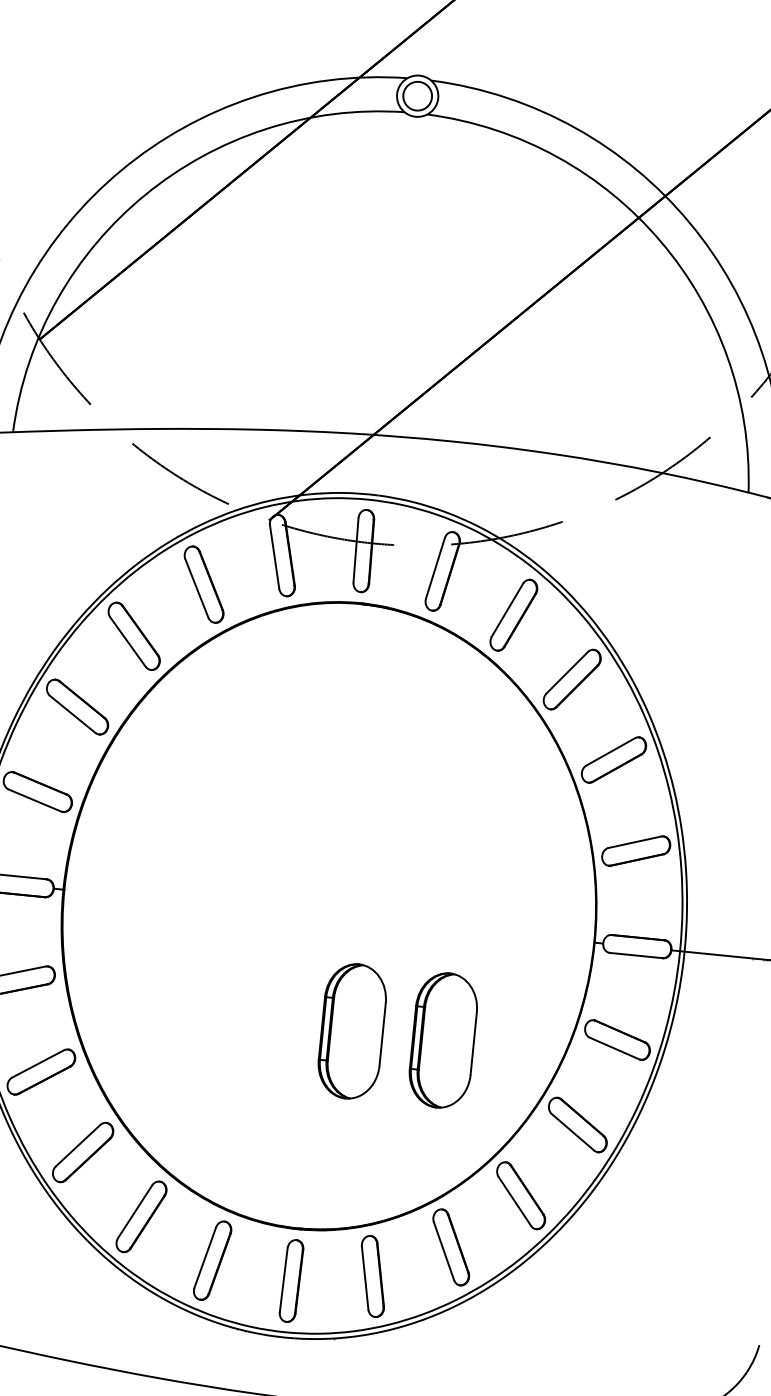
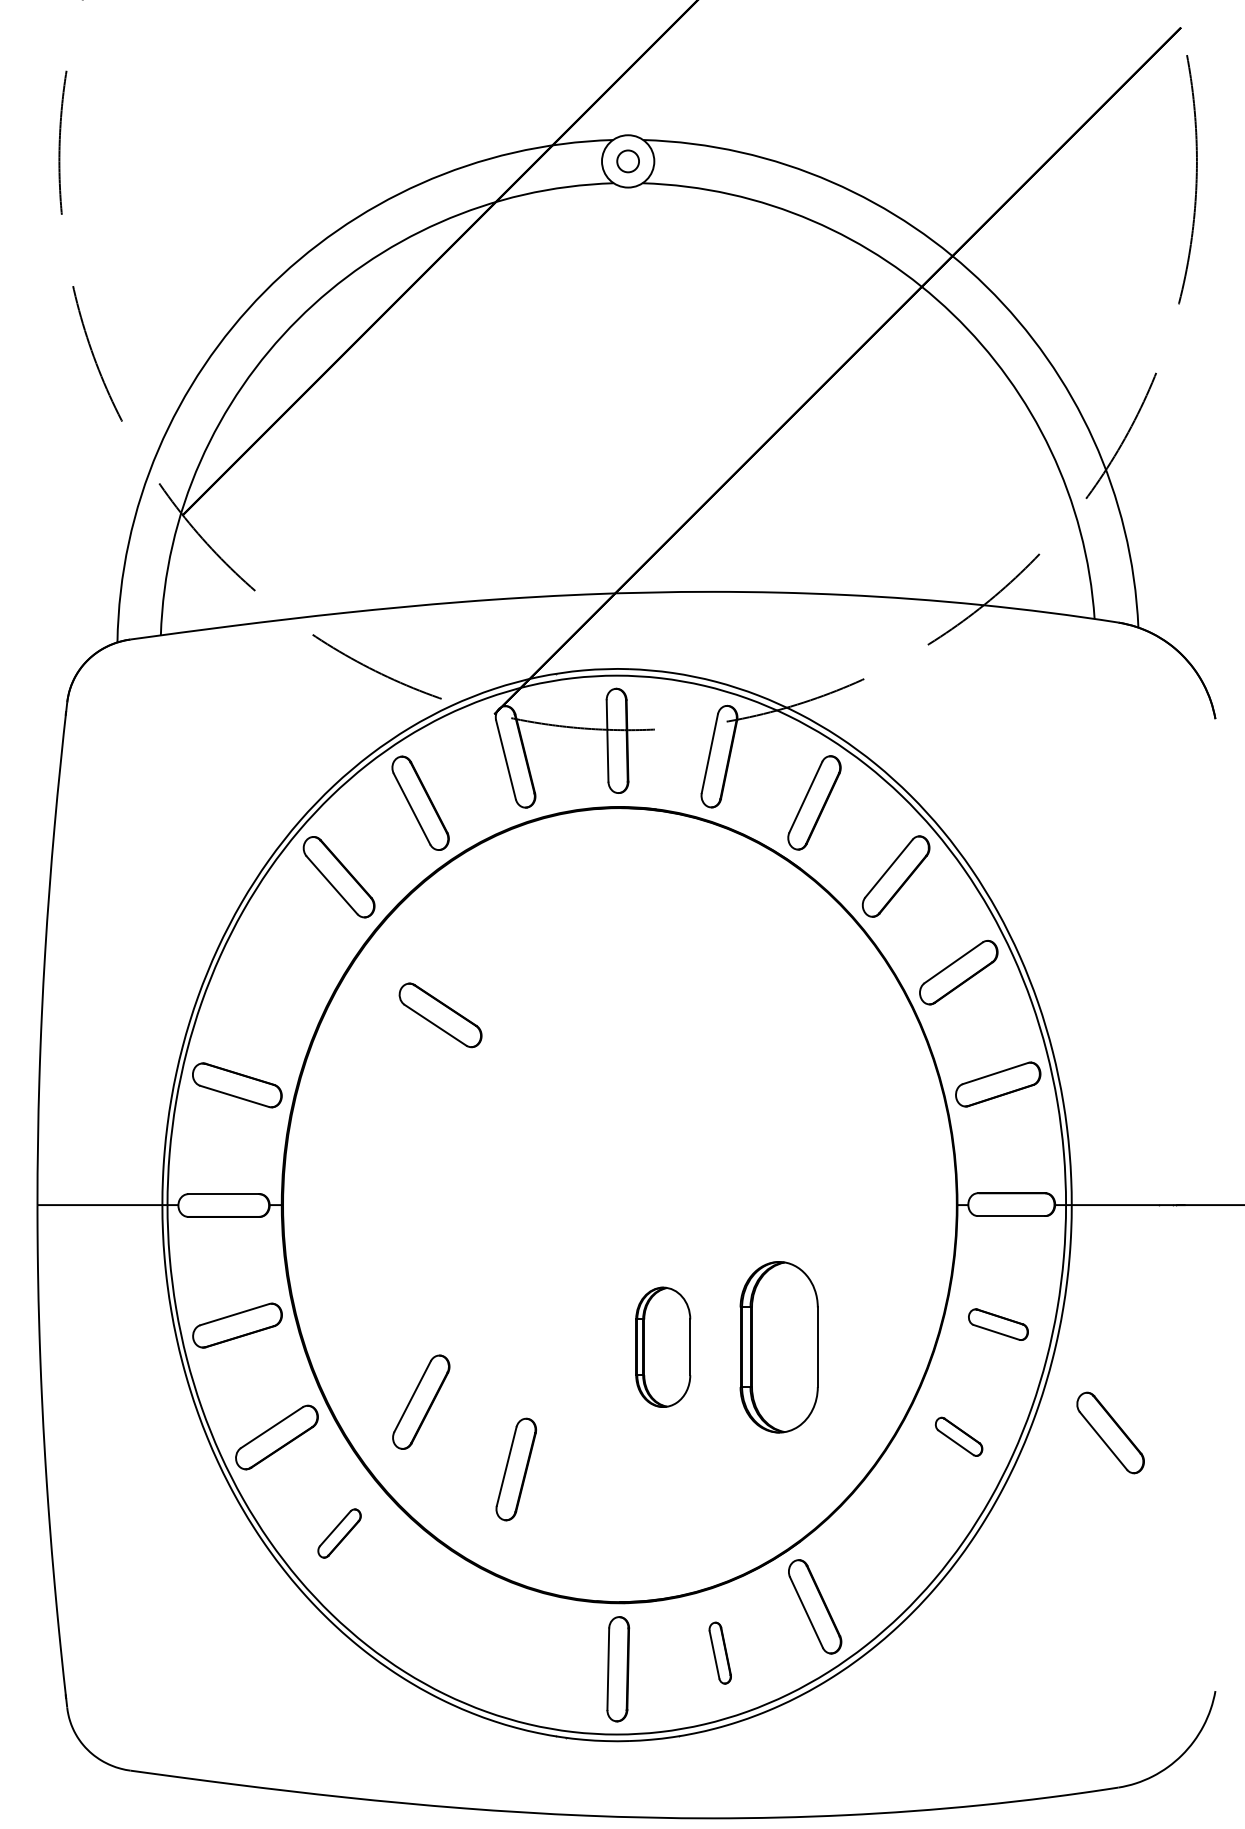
circle: (417, 96) -> (627, 161), size x0.6
part: (77, 707) -> (440, 1015), moved
part: (351, 1031) -> (662, 1347), size x0.7
part: (617, 1039) -> (998, 1324), size x0.7
part: (577, 1124) -> (958, 1436), size x0.6
part: (83, 1152) -> (339, 1533), size x0.6
part: (521, 1195) -> (1110, 1432), moved
part: (141, 1216) -> (421, 1401), moved
part: (212, 1260) -> (516, 1469), moved
part: (373, 1275) -> (720, 1652), size x0.6

